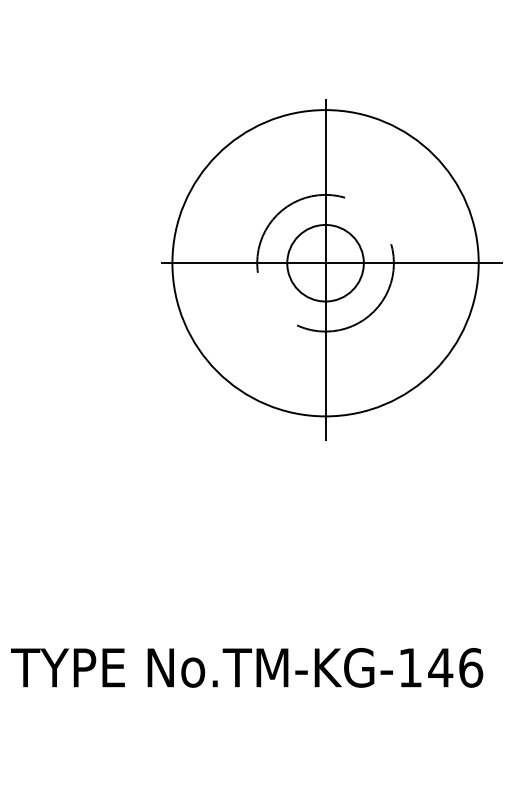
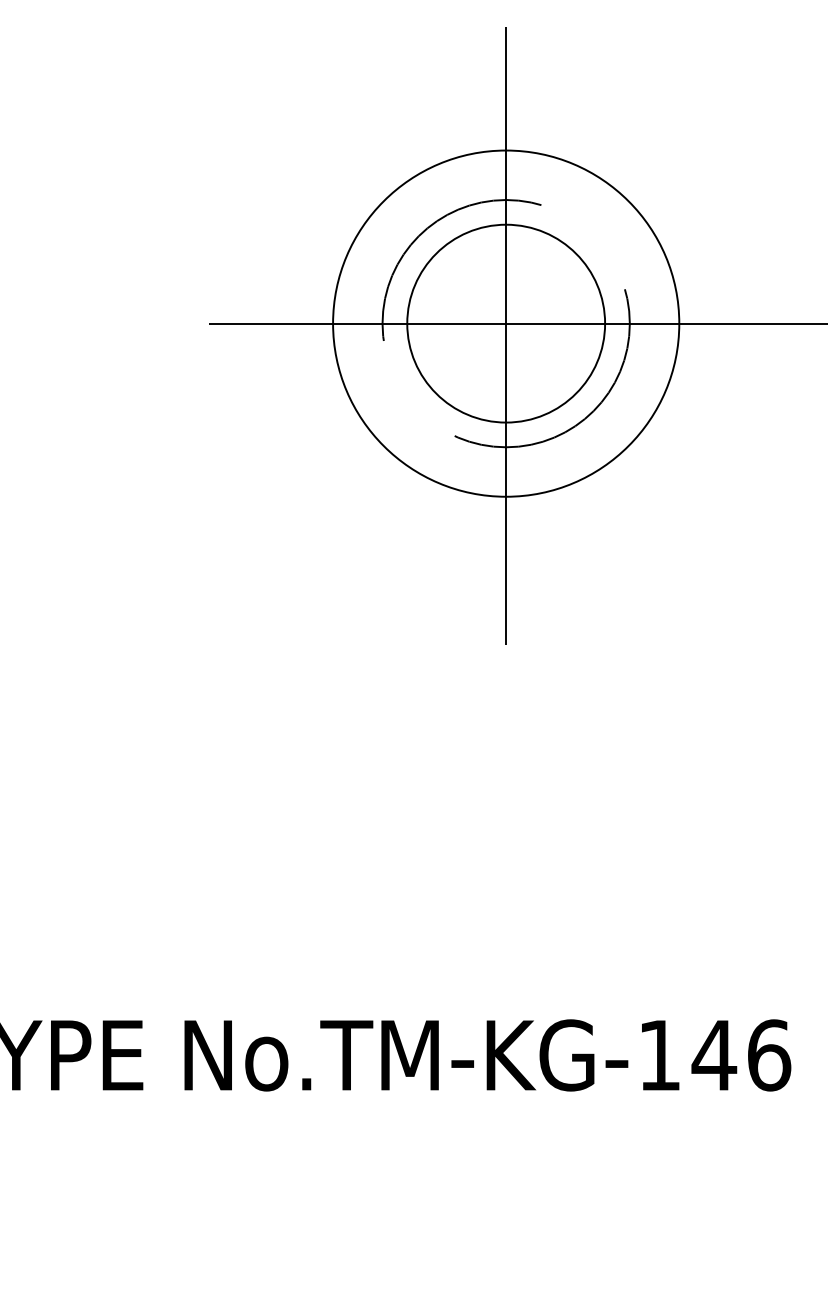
circle: (325, 262) -> (506, 322), size x0.62
circle: (325, 262) -> (506, 322), size x1.43

